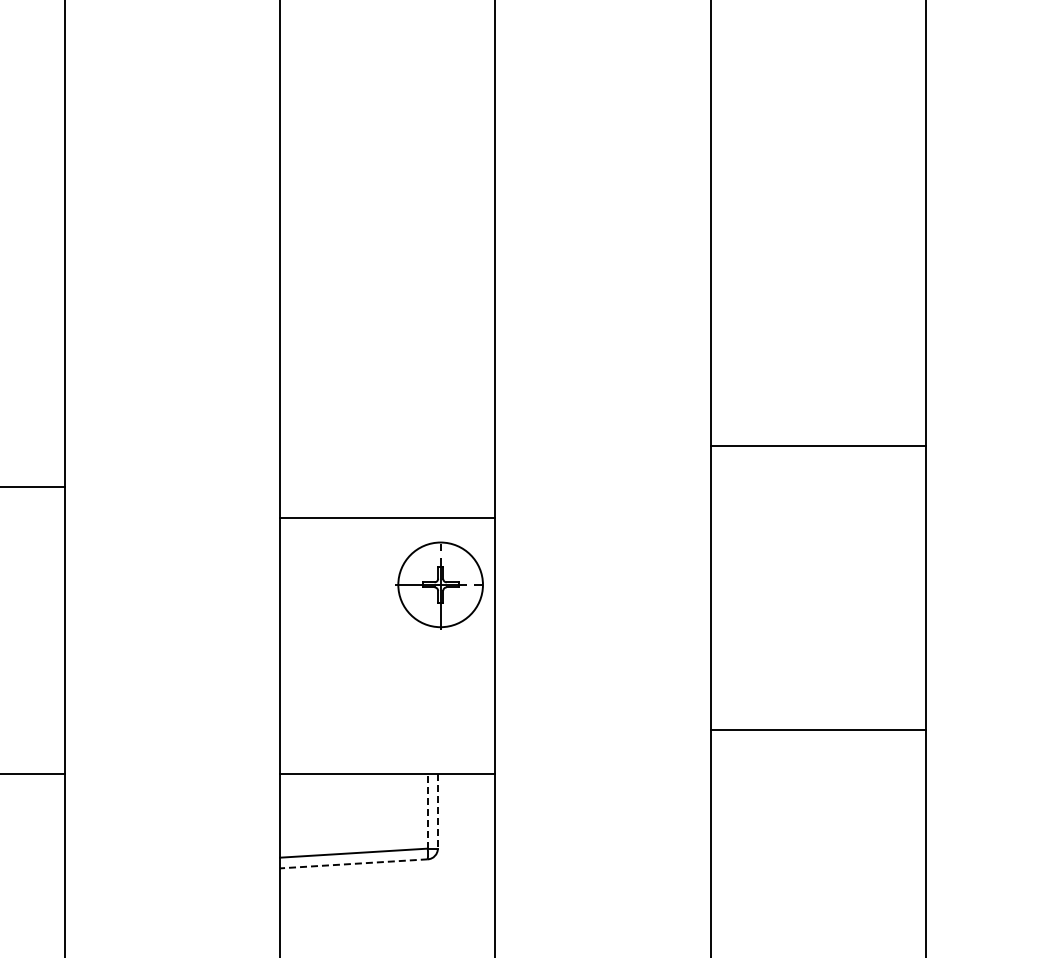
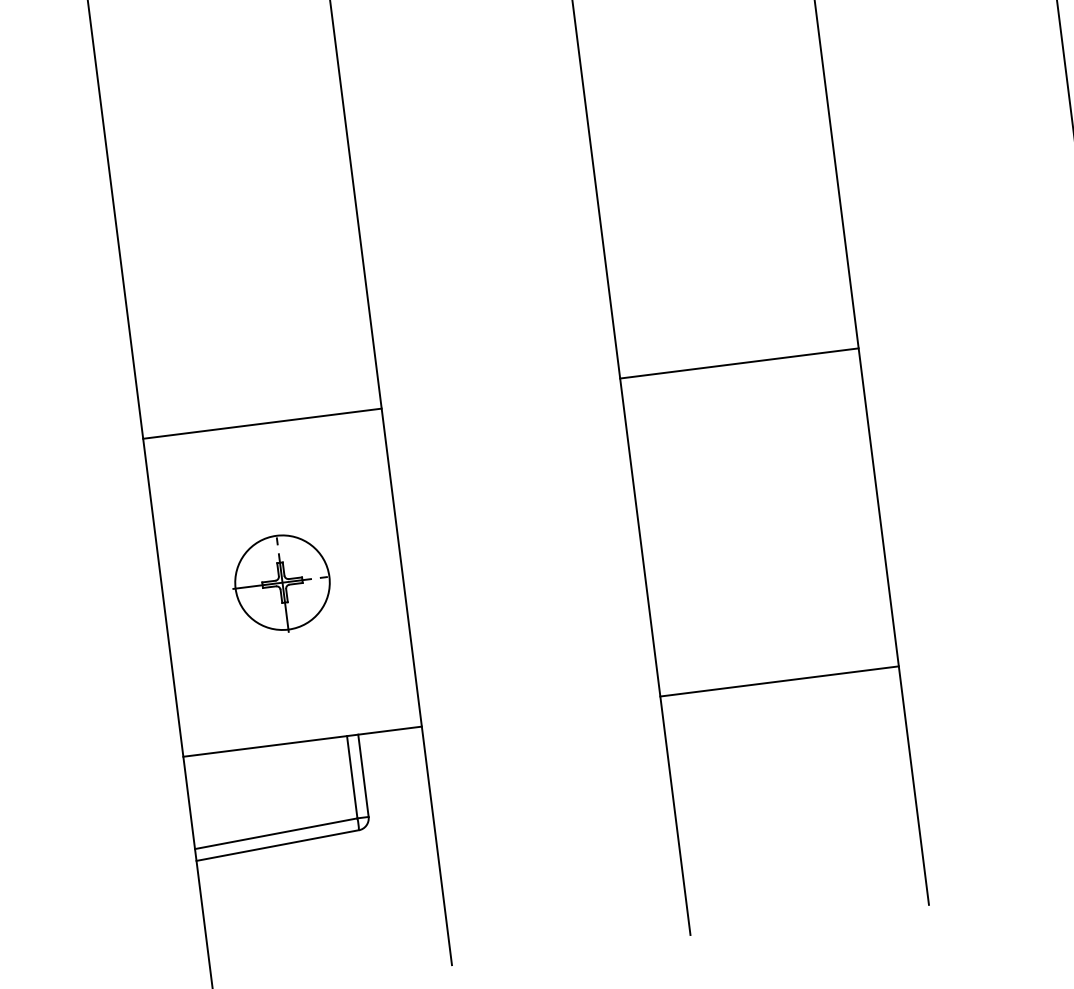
line: (817, 446) -> (738, 363), moved
line: (387, 518) -> (262, 423), moved
part: (439, 585) -> (281, 583), moved
line: (817, 730) -> (778, 681), moved
line: (427, 811) -> (351, 777), dashed -> solid
line: (437, 812) -> (363, 776), dashed -> solid
line: (353, 863) -> (277, 845), dashed -> solid

